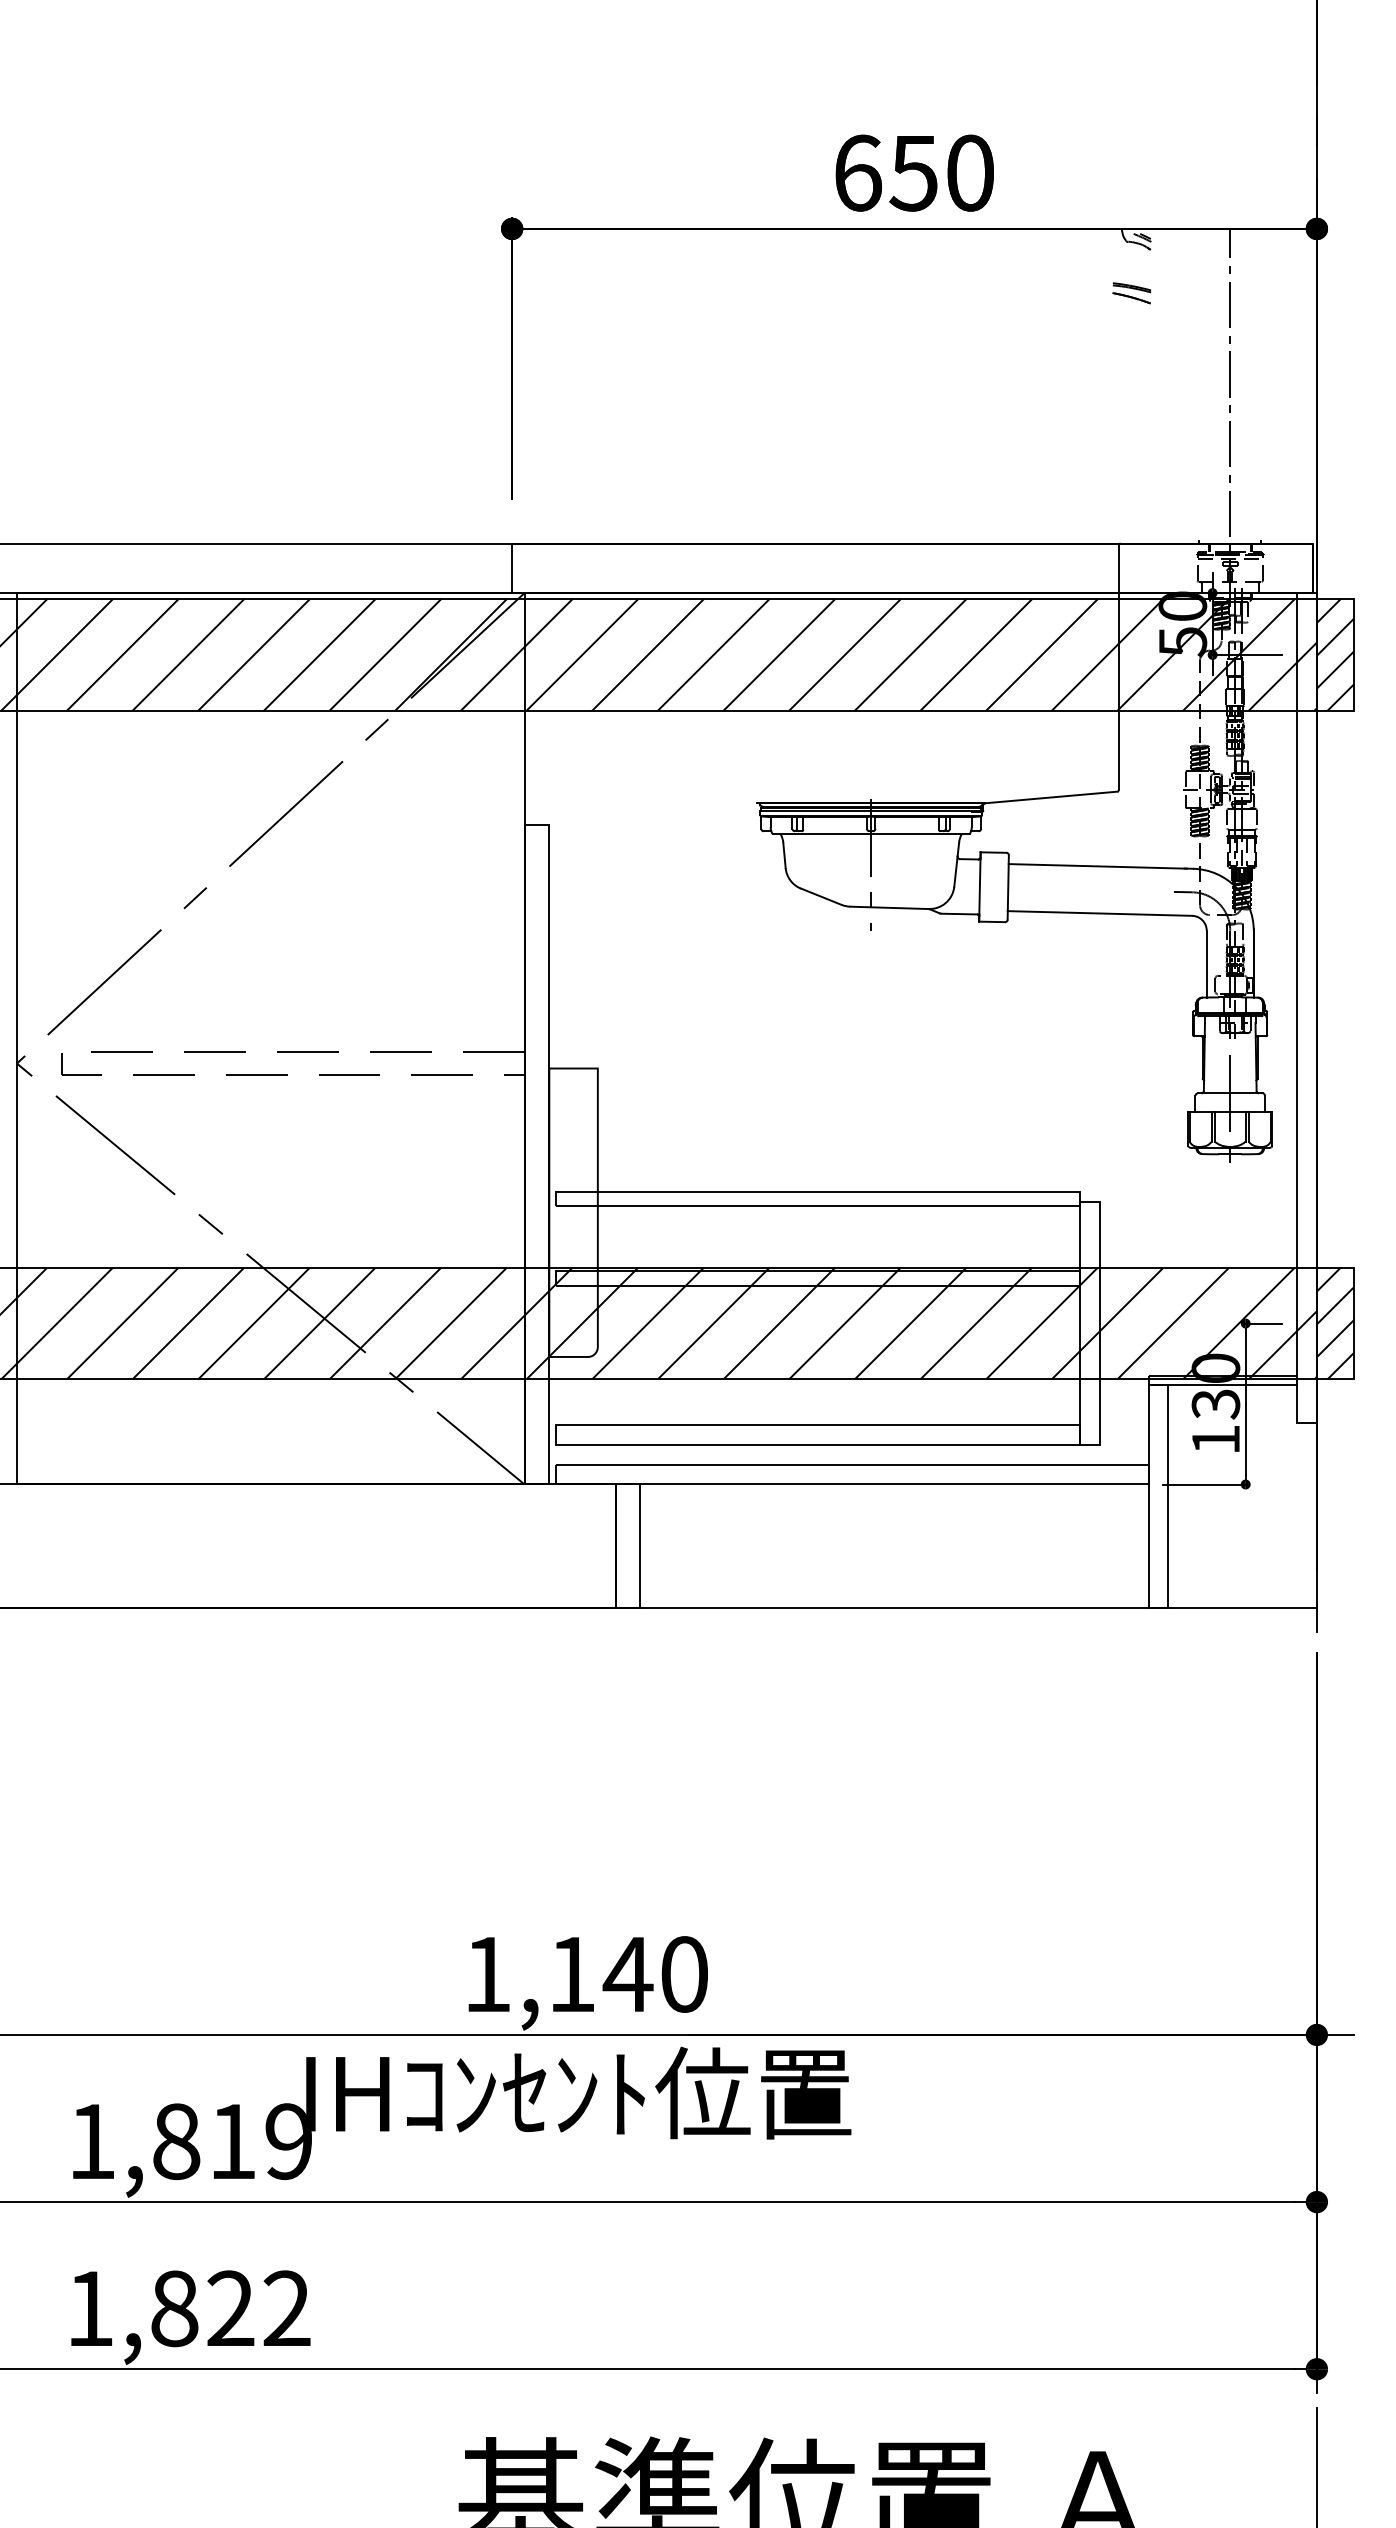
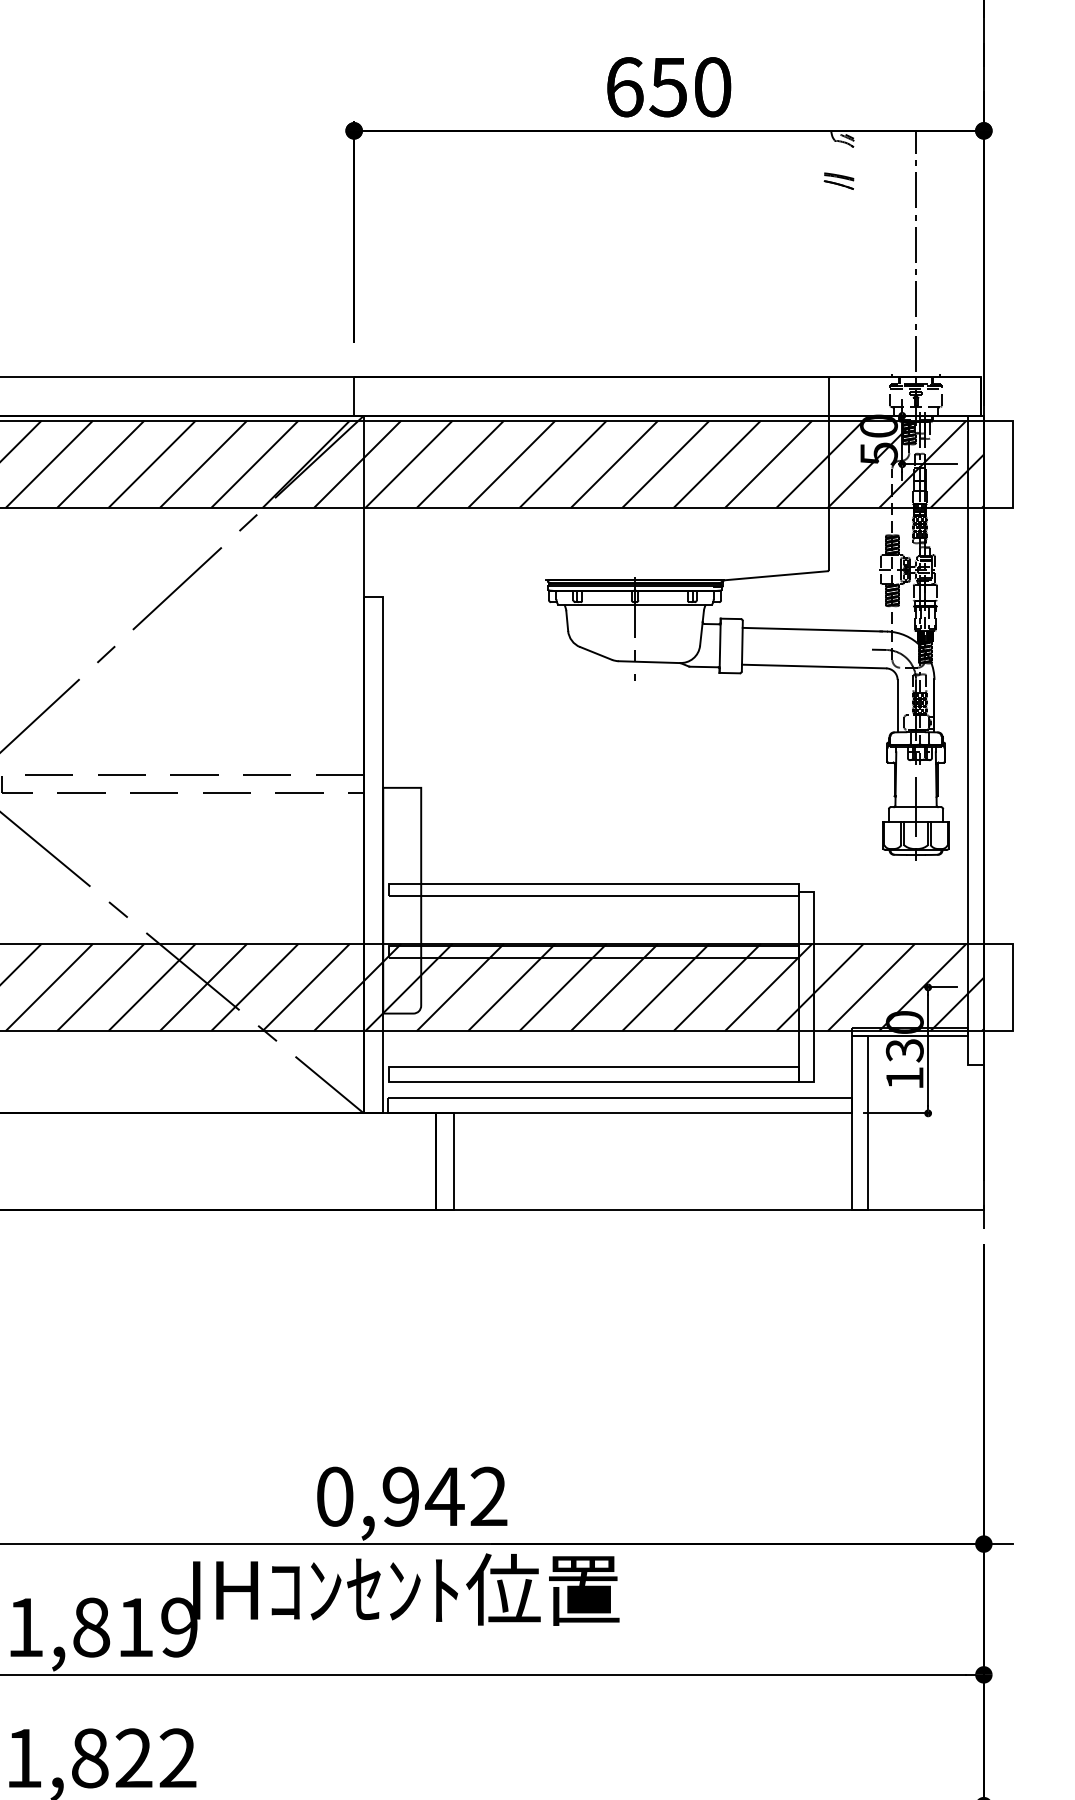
hatch: (1335, 654) -> (998, 463), removed
hatch: (1335, 1323) -> (998, 987), removed
text: (586, 1974) -> (412, 1496), 1,140 -> 0,942

